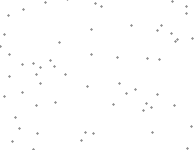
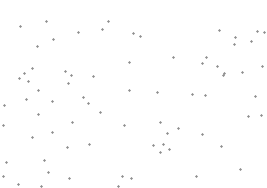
part: (36, 69) -> (68, 77), moved
part: (147, 106) -> (164, 148), moved

